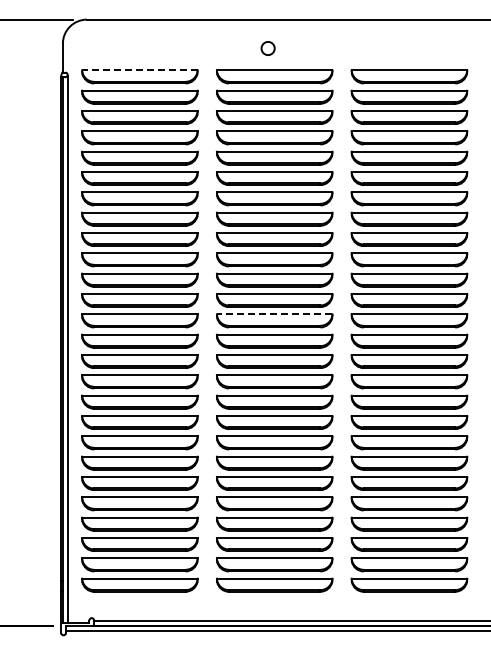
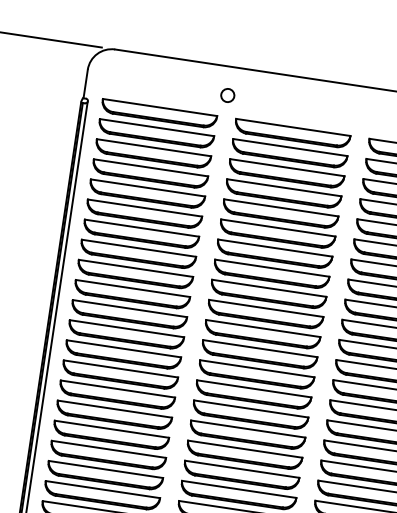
circle: (267, 48) -> (227, 95), moved
line: (139, 70) -> (159, 107), dashed -> solid
line: (274, 314) -> (257, 368), dashed -> solid

